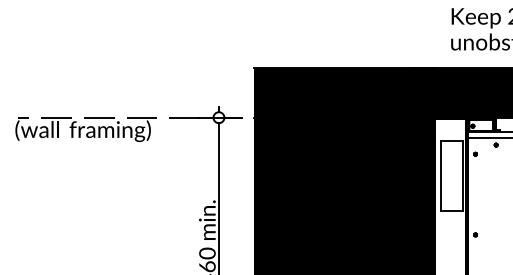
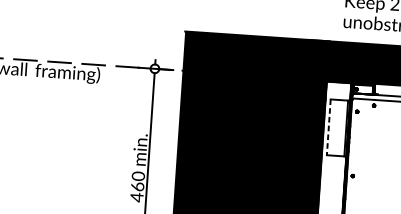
line: (441, 176) -> (328, 127), solid -> dashed

